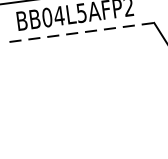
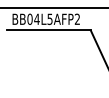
line: (83, 32) -> (49, 30), dashed -> solid

